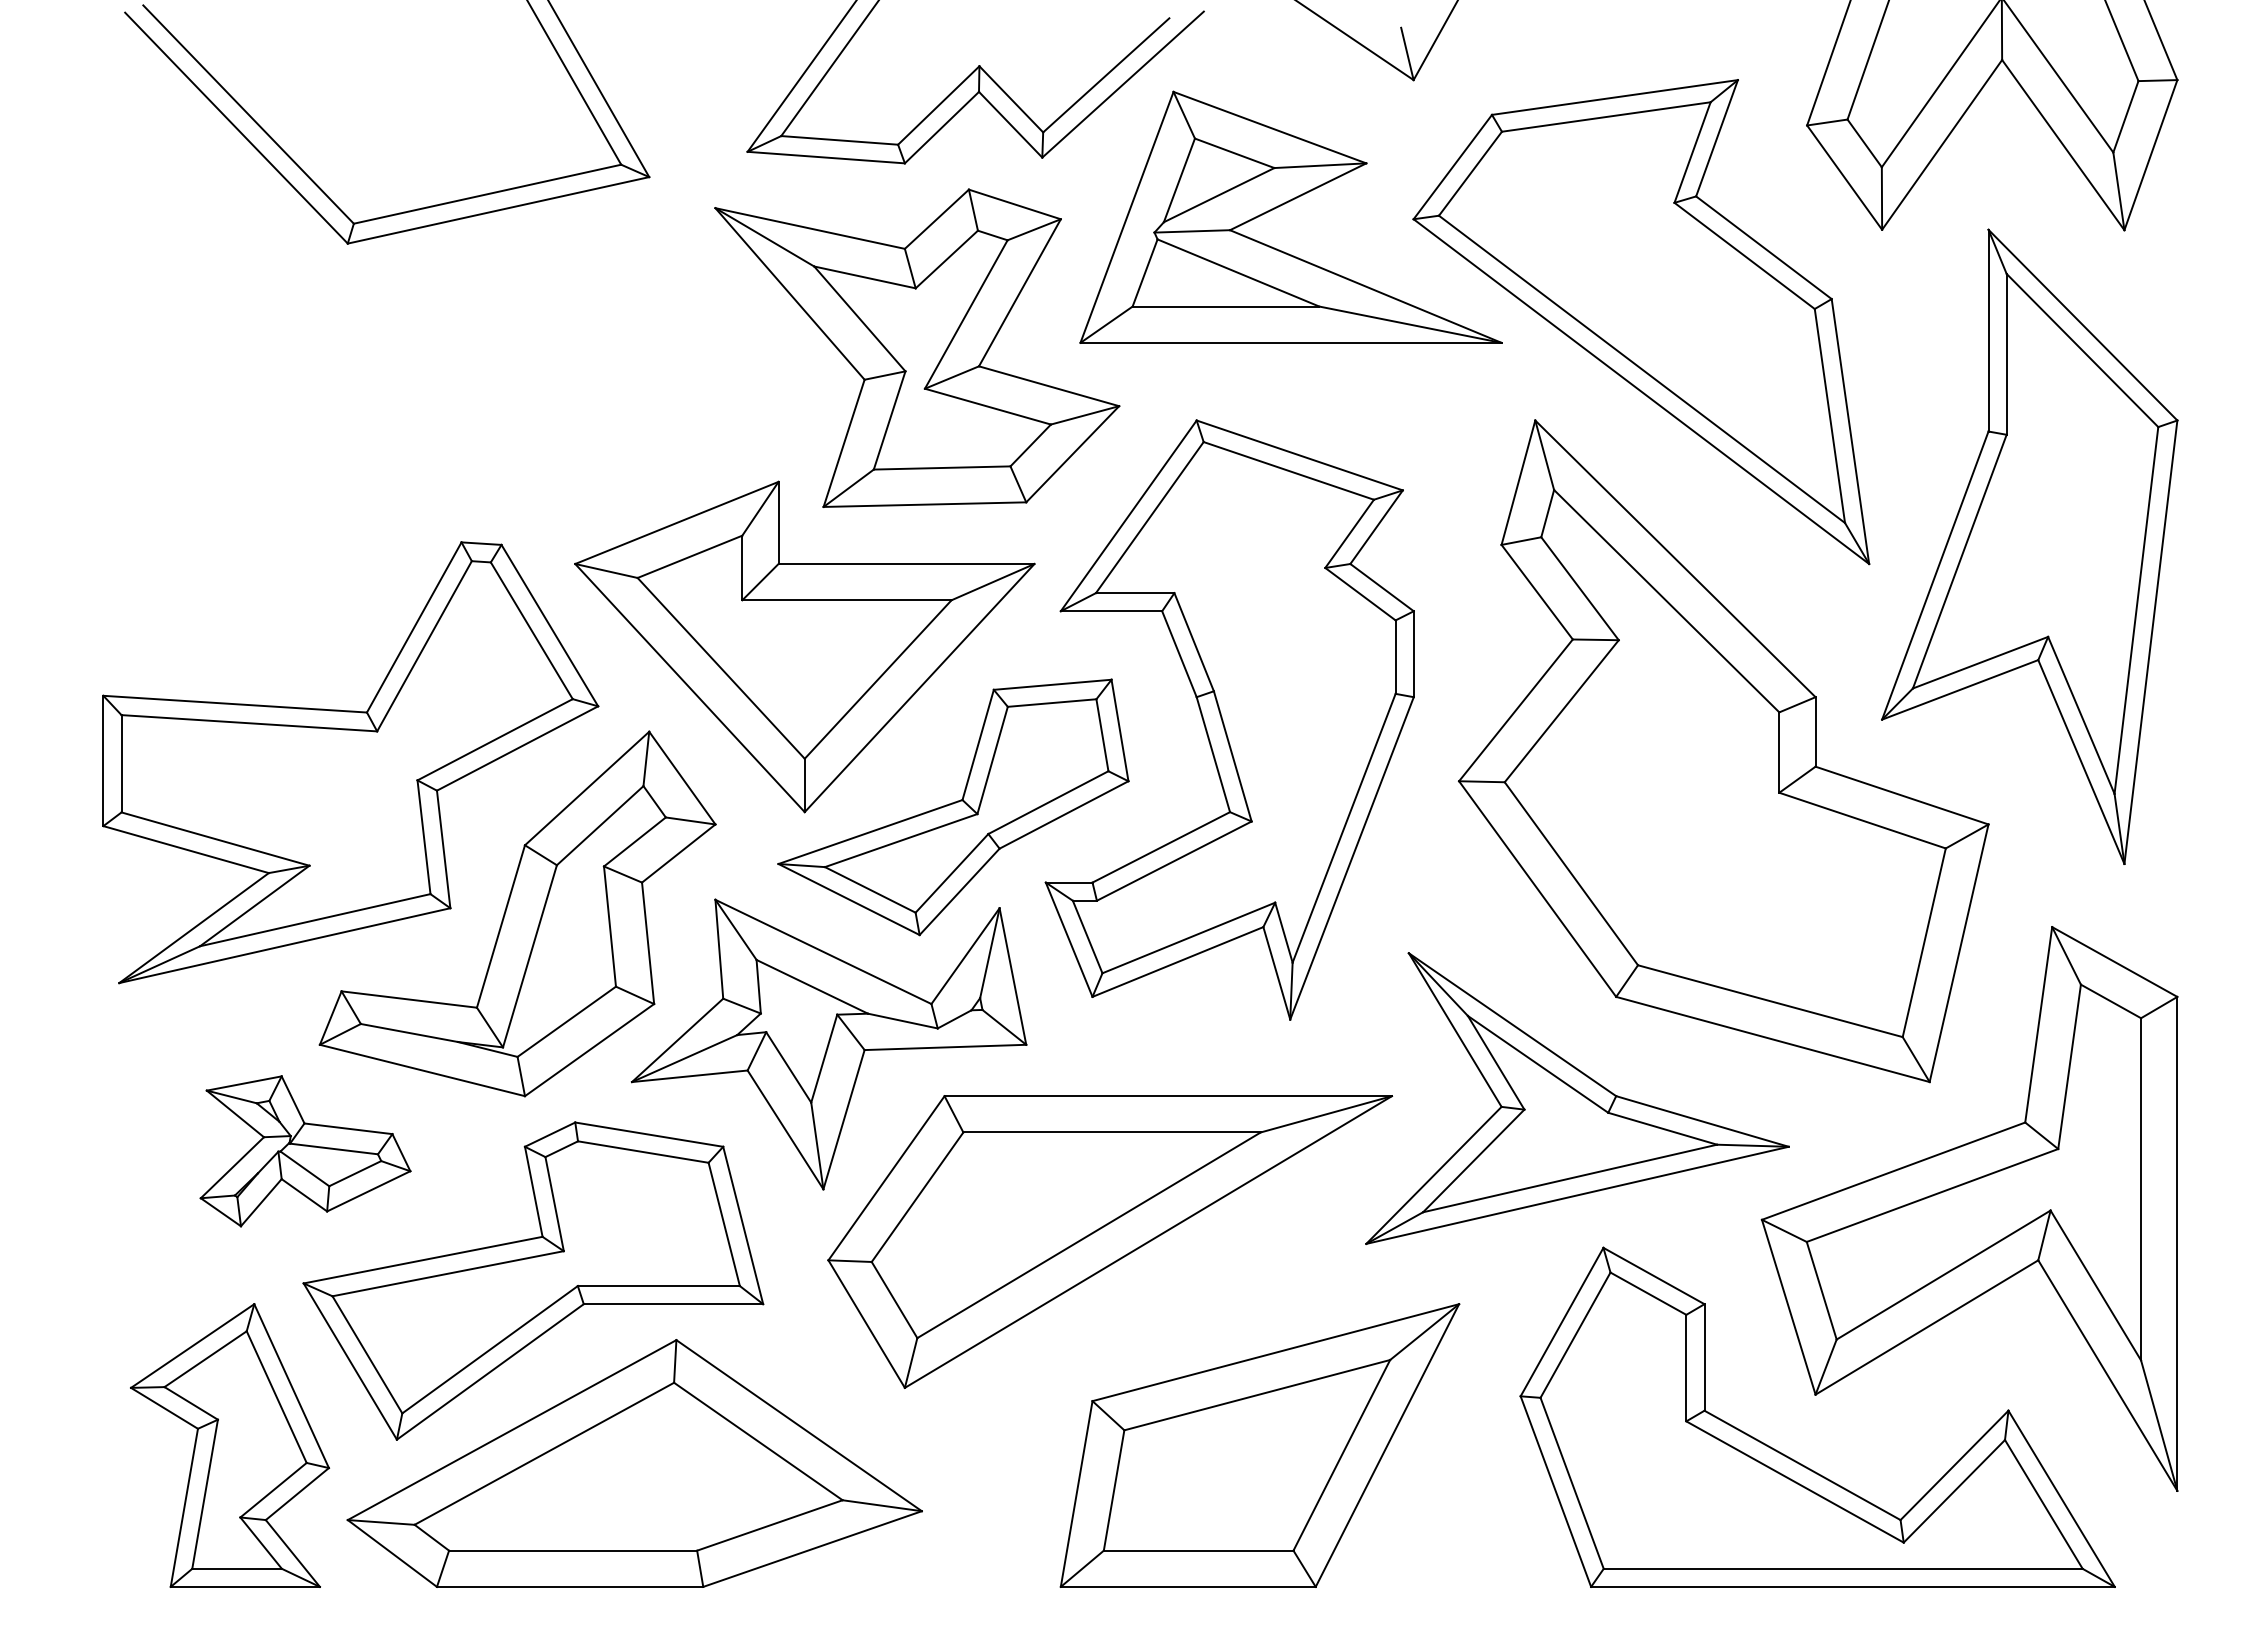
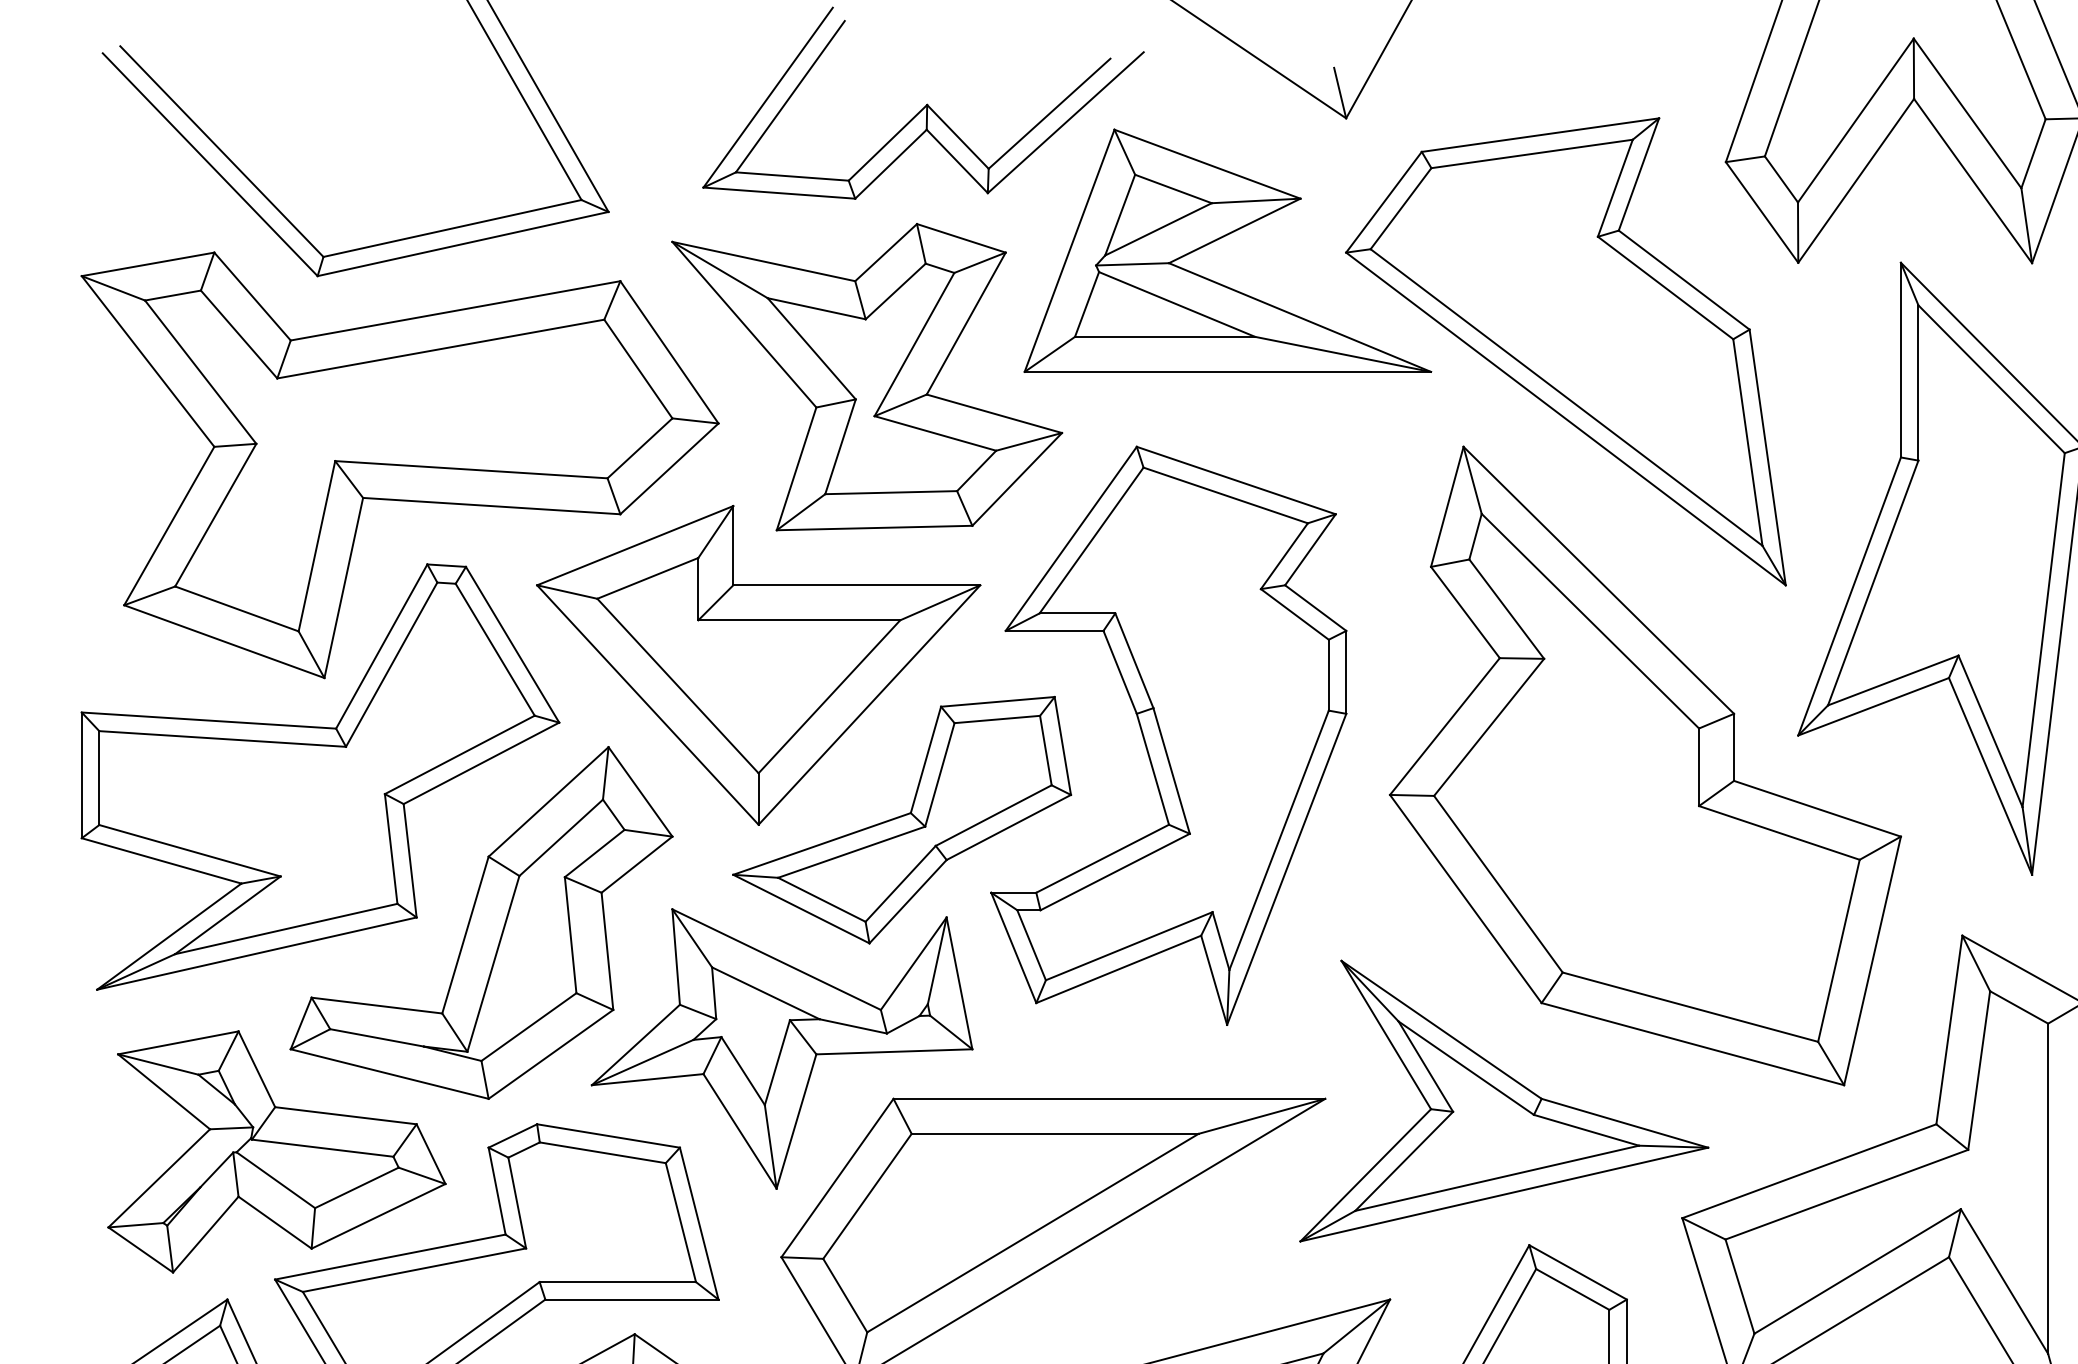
part: (433, 439) -> (400, 465), added
part: (305, 1151) -> (276, 1152), size x1.67

